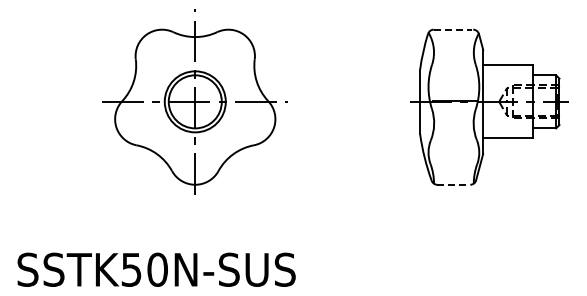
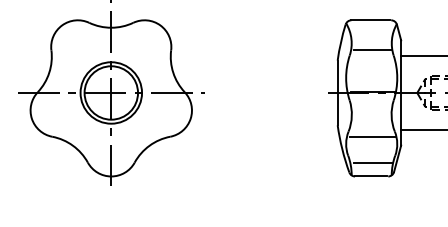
line: (453, 29) -> (371, 20), dashed -> solid
line: (454, 59) -> (372, 50), added
line: (454, 145) -> (372, 136), added
line: (454, 171) -> (372, 163), added
line: (453, 184) -> (371, 176), dashed -> solid

